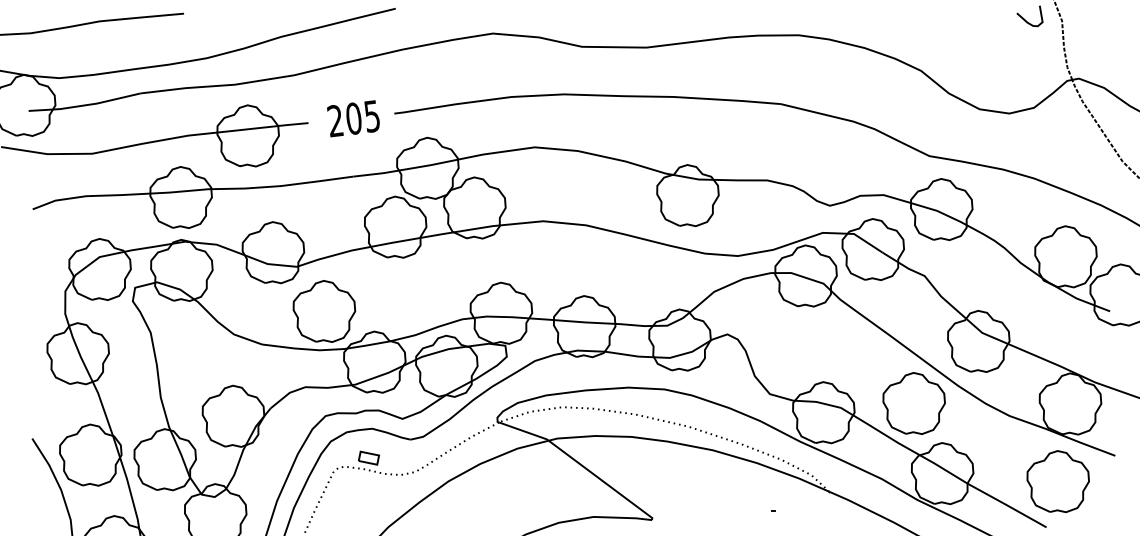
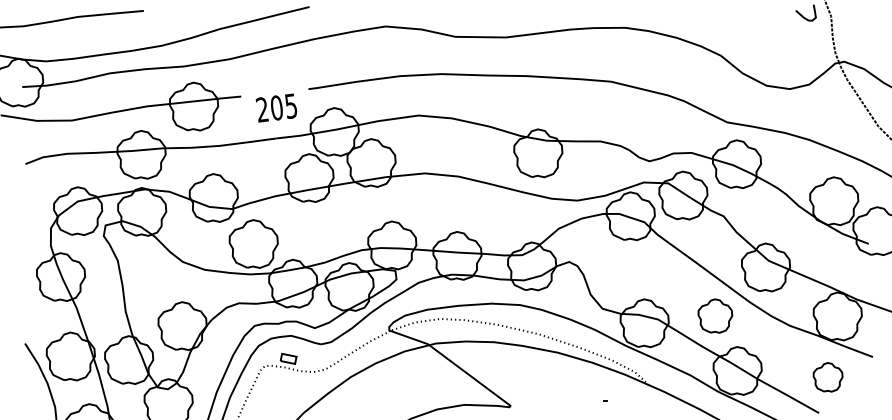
text: (353, 118) -> (276, 107), moved
part: (913, 403) -> (714, 316), size x0.7
part: (1057, 481) -> (827, 377), size x0.6

